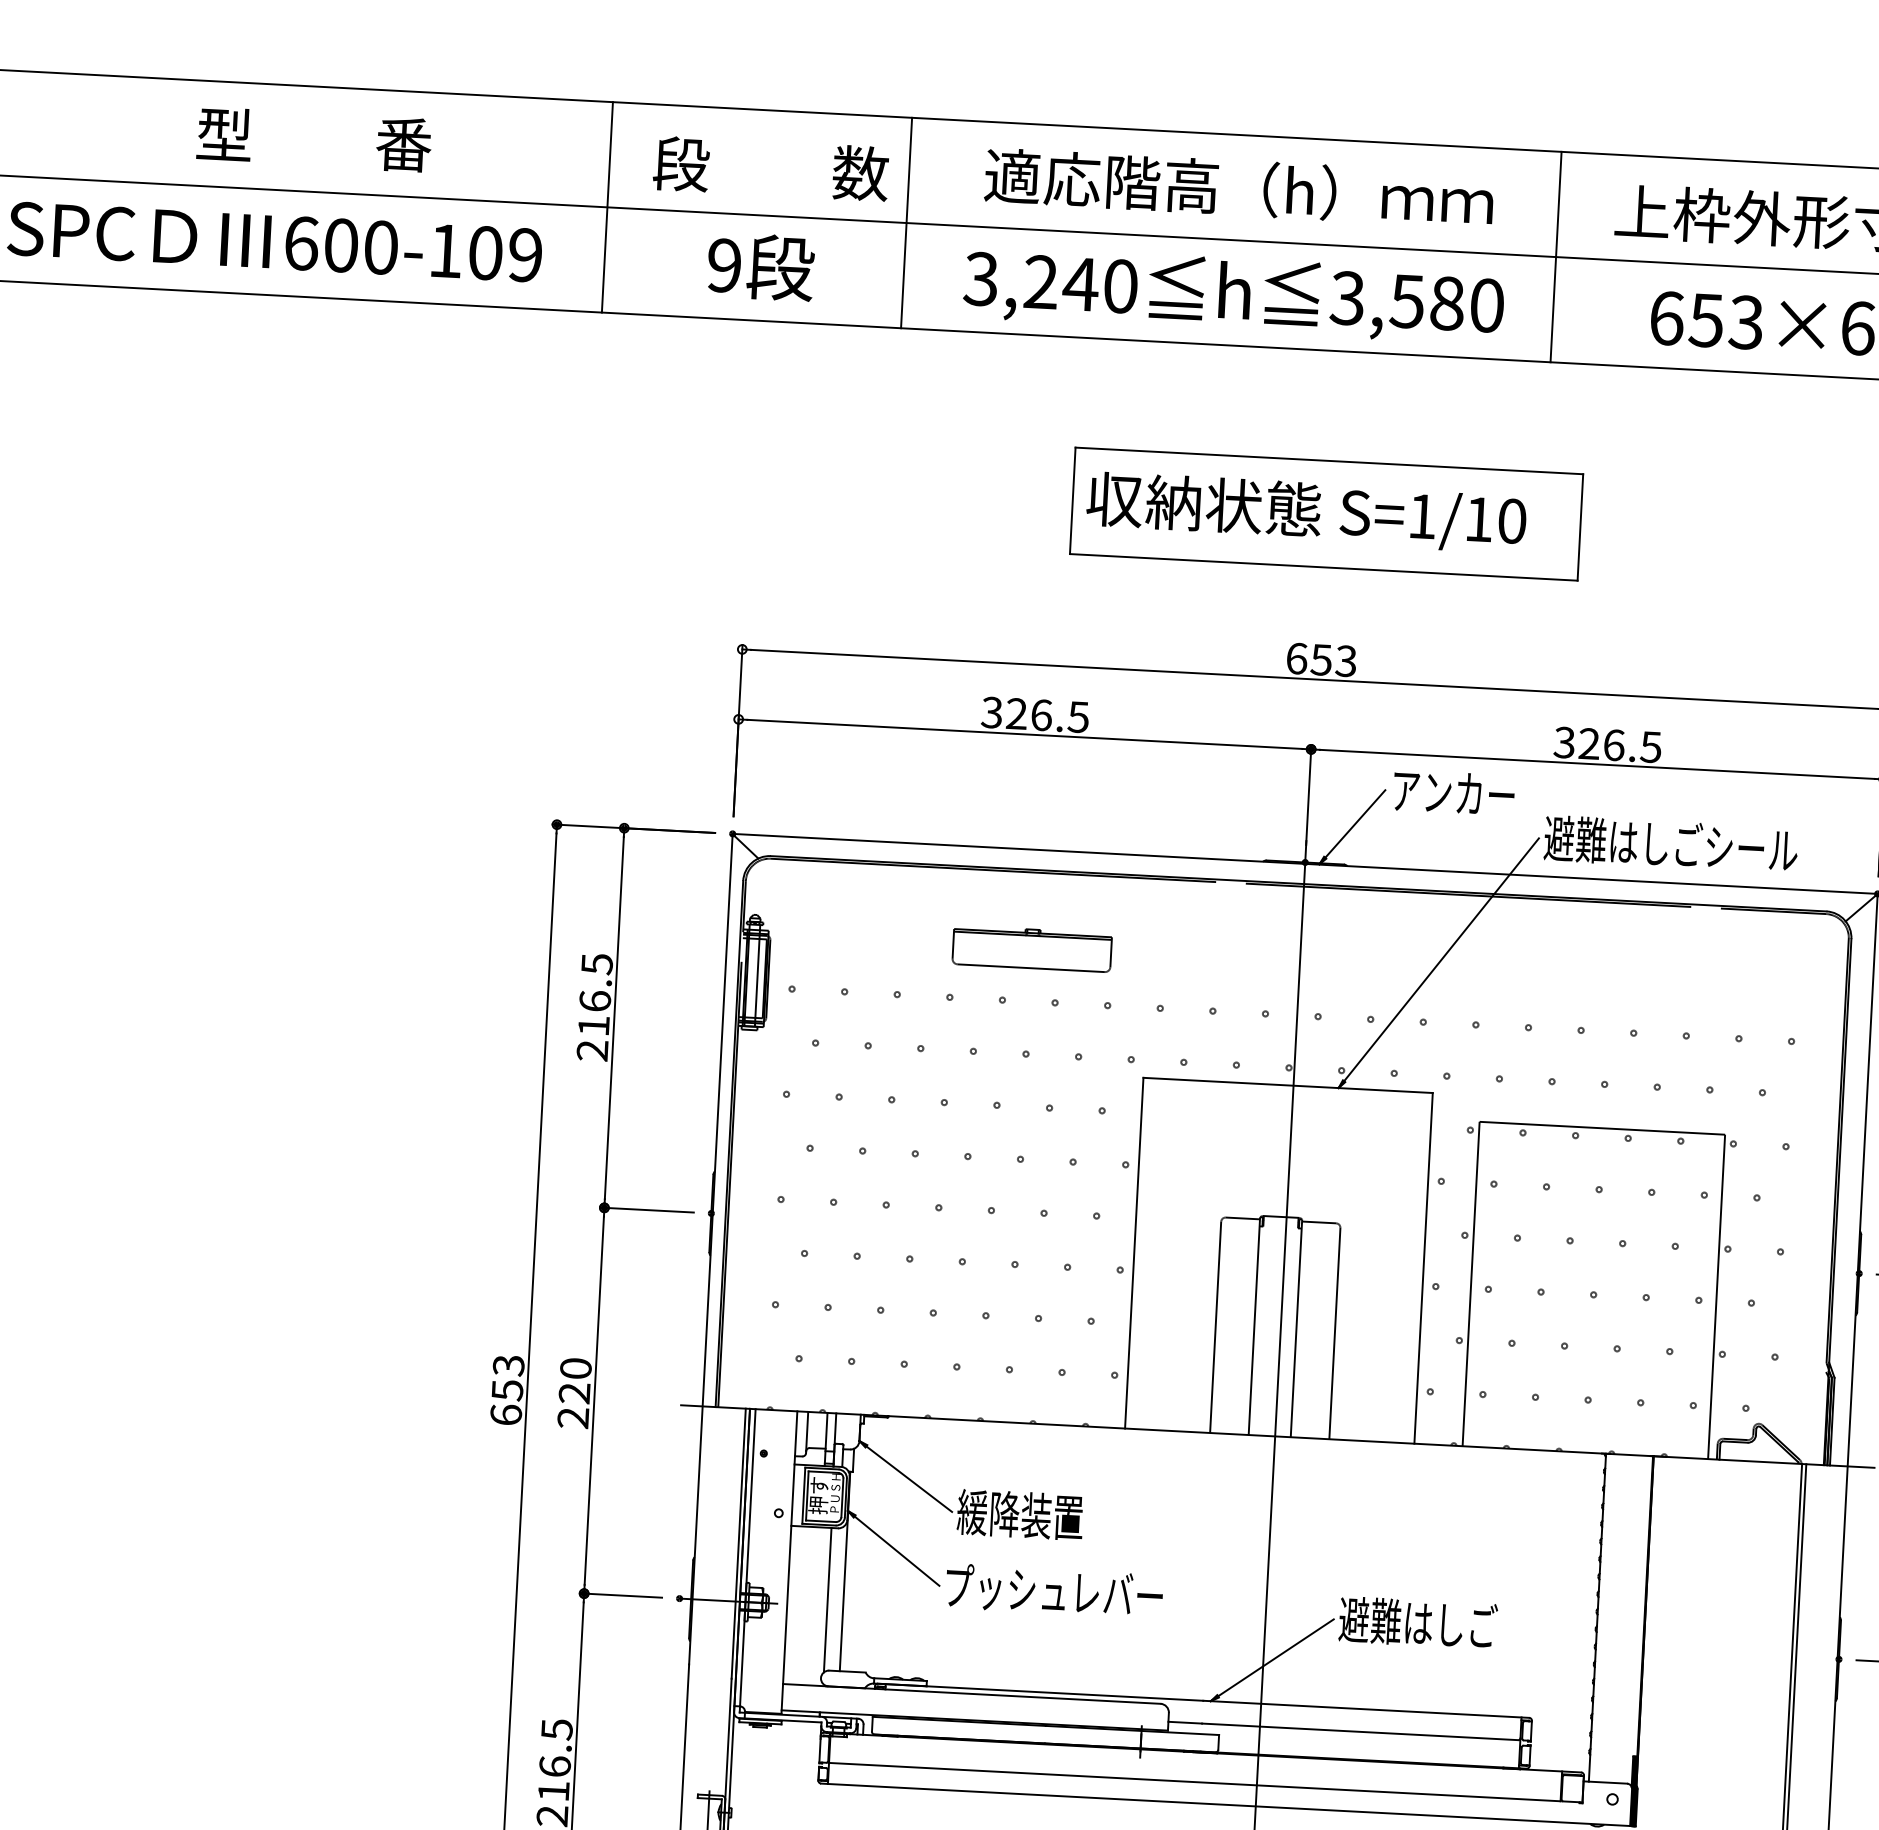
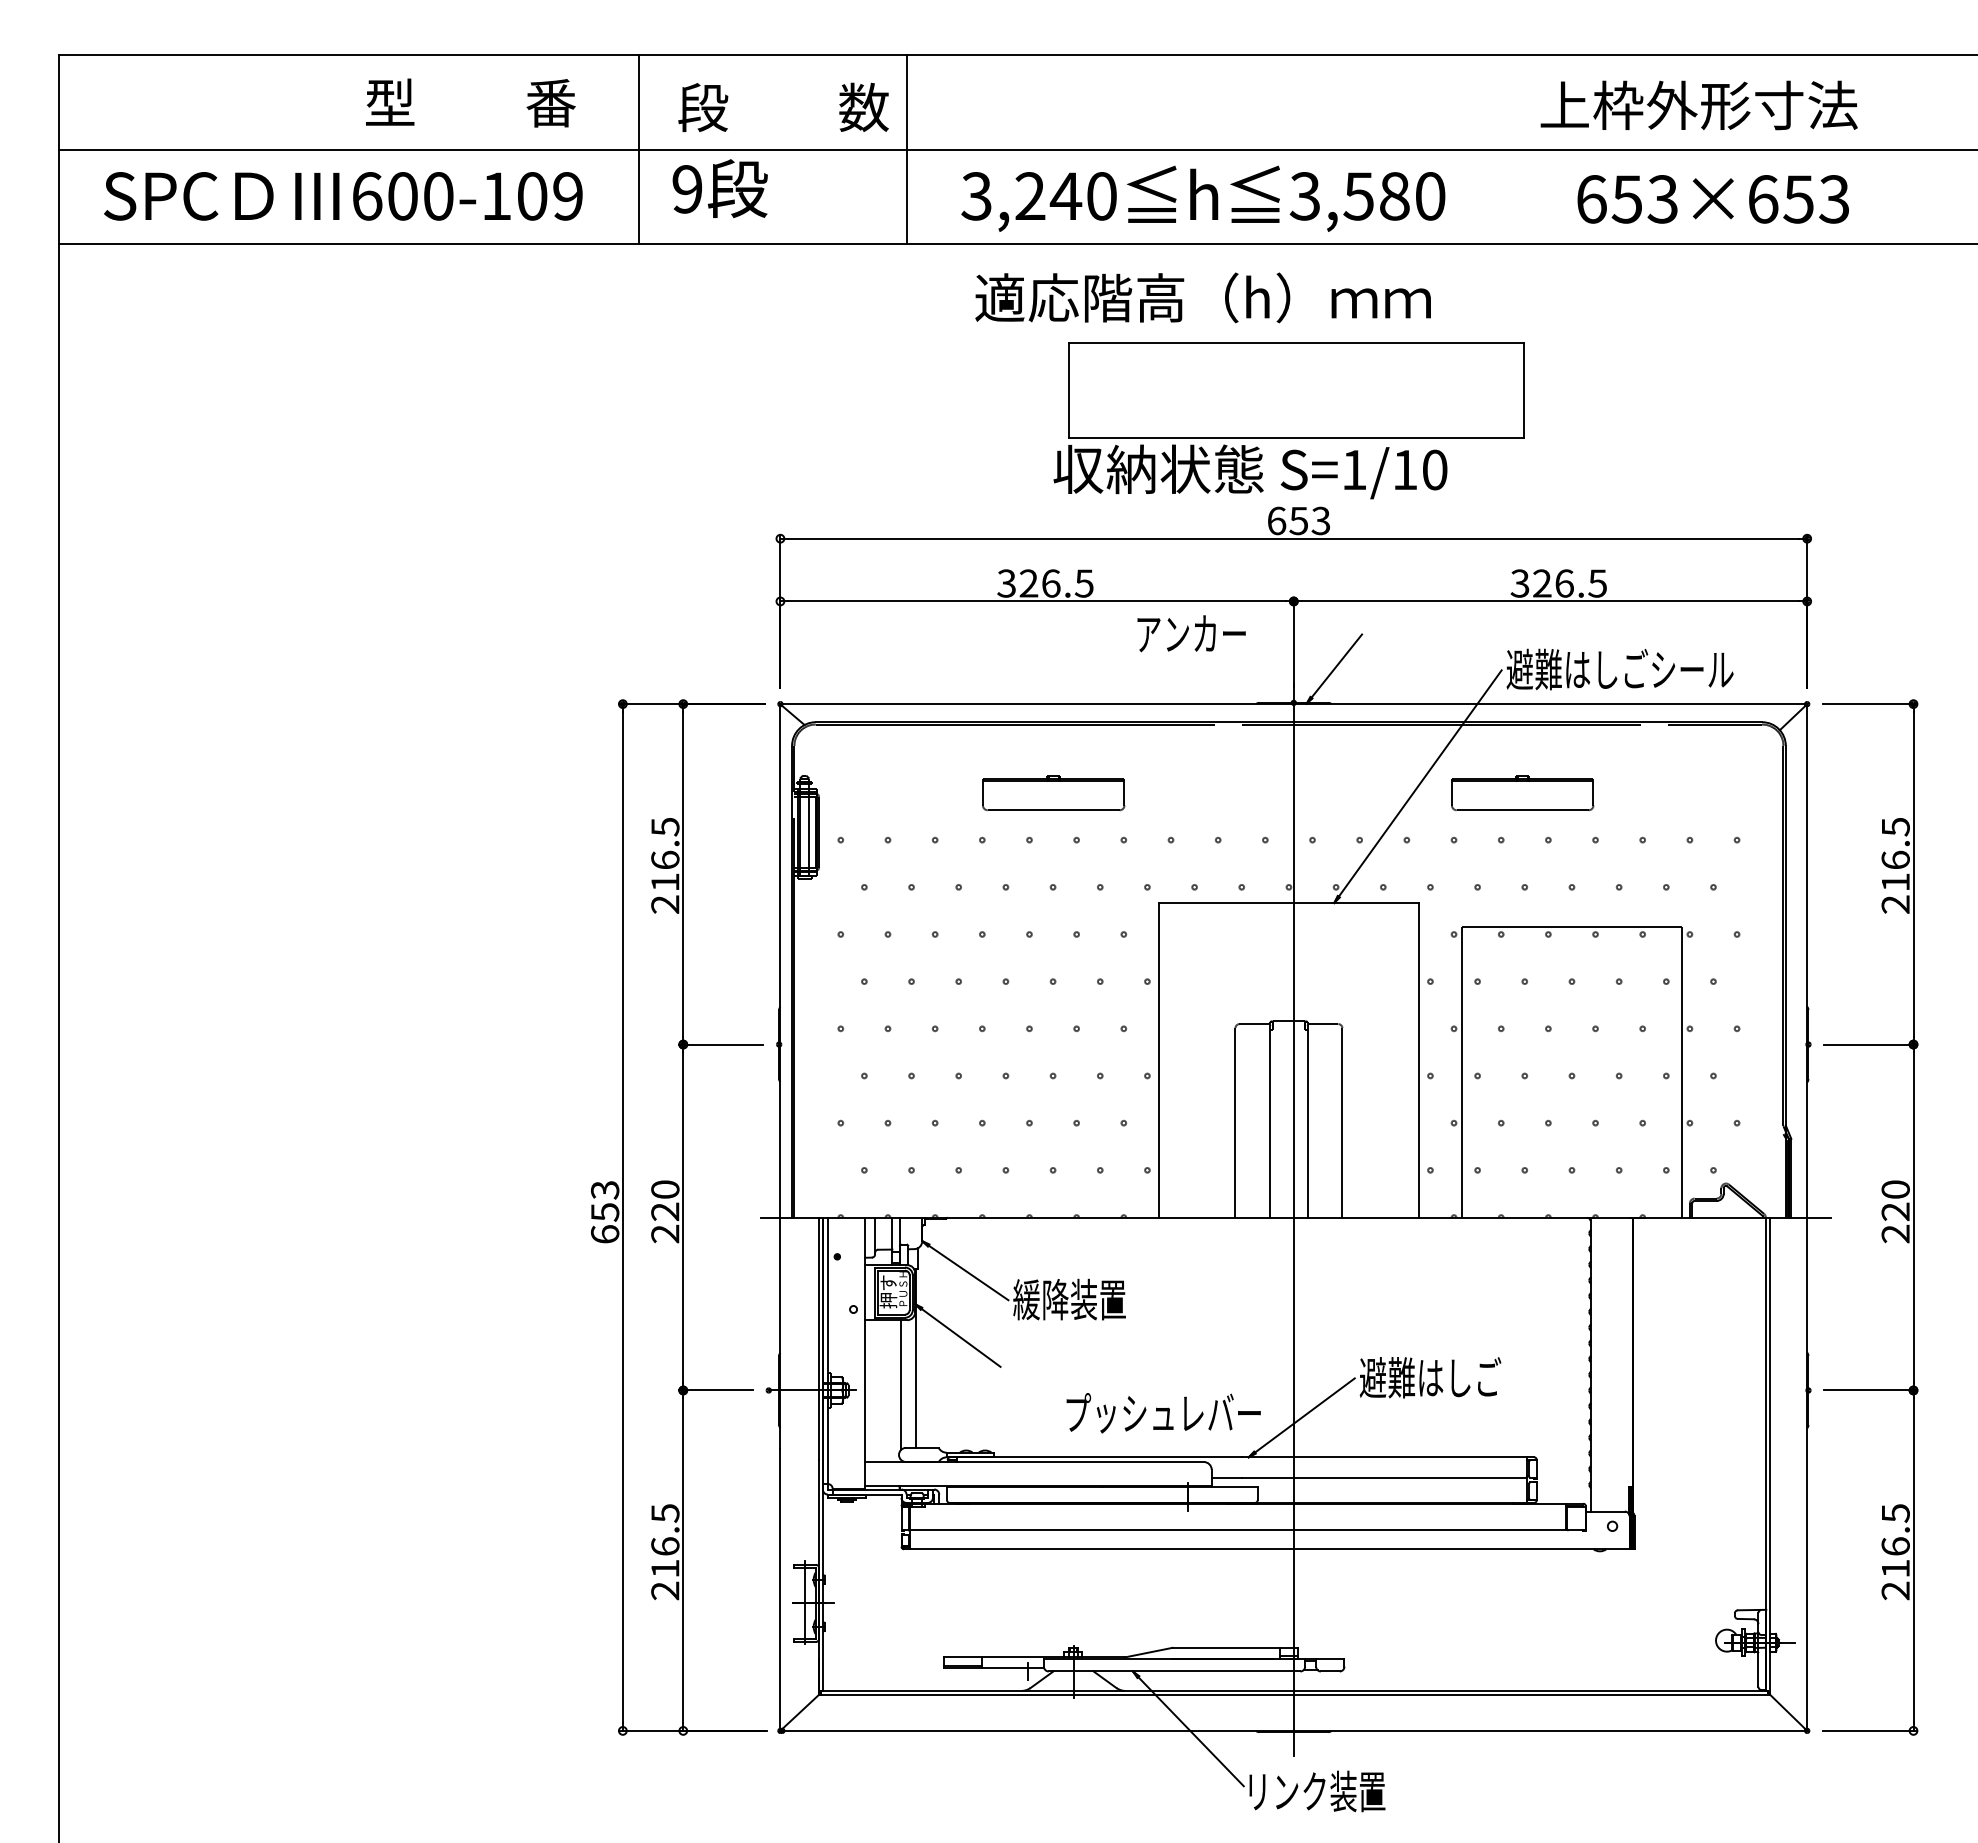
text: (314, 139) -> (470, 102), moved
text: (1238, 187) -> (1202, 297), moved
line: (1555, 256) -> (1489, 149), removed
text: (760, 266) -> (719, 188), moved
text: (1306, 512) -> (1250, 471), moved
text: (1453, 792) -> (1191, 633), moved
part: (1554, 976) -> (1522, 793), added
text: (1054, 1591) -> (1163, 1413), moved

